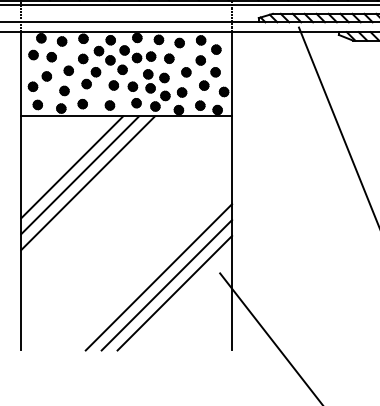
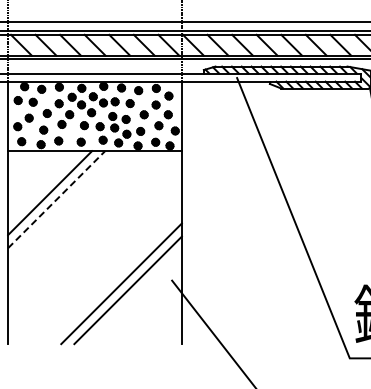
line: (79, 175) -> (56, 199), solid -> dashed
line: (88, 183) -> (63, 206), removed
line: (174, 292) -> (134, 296), removed

